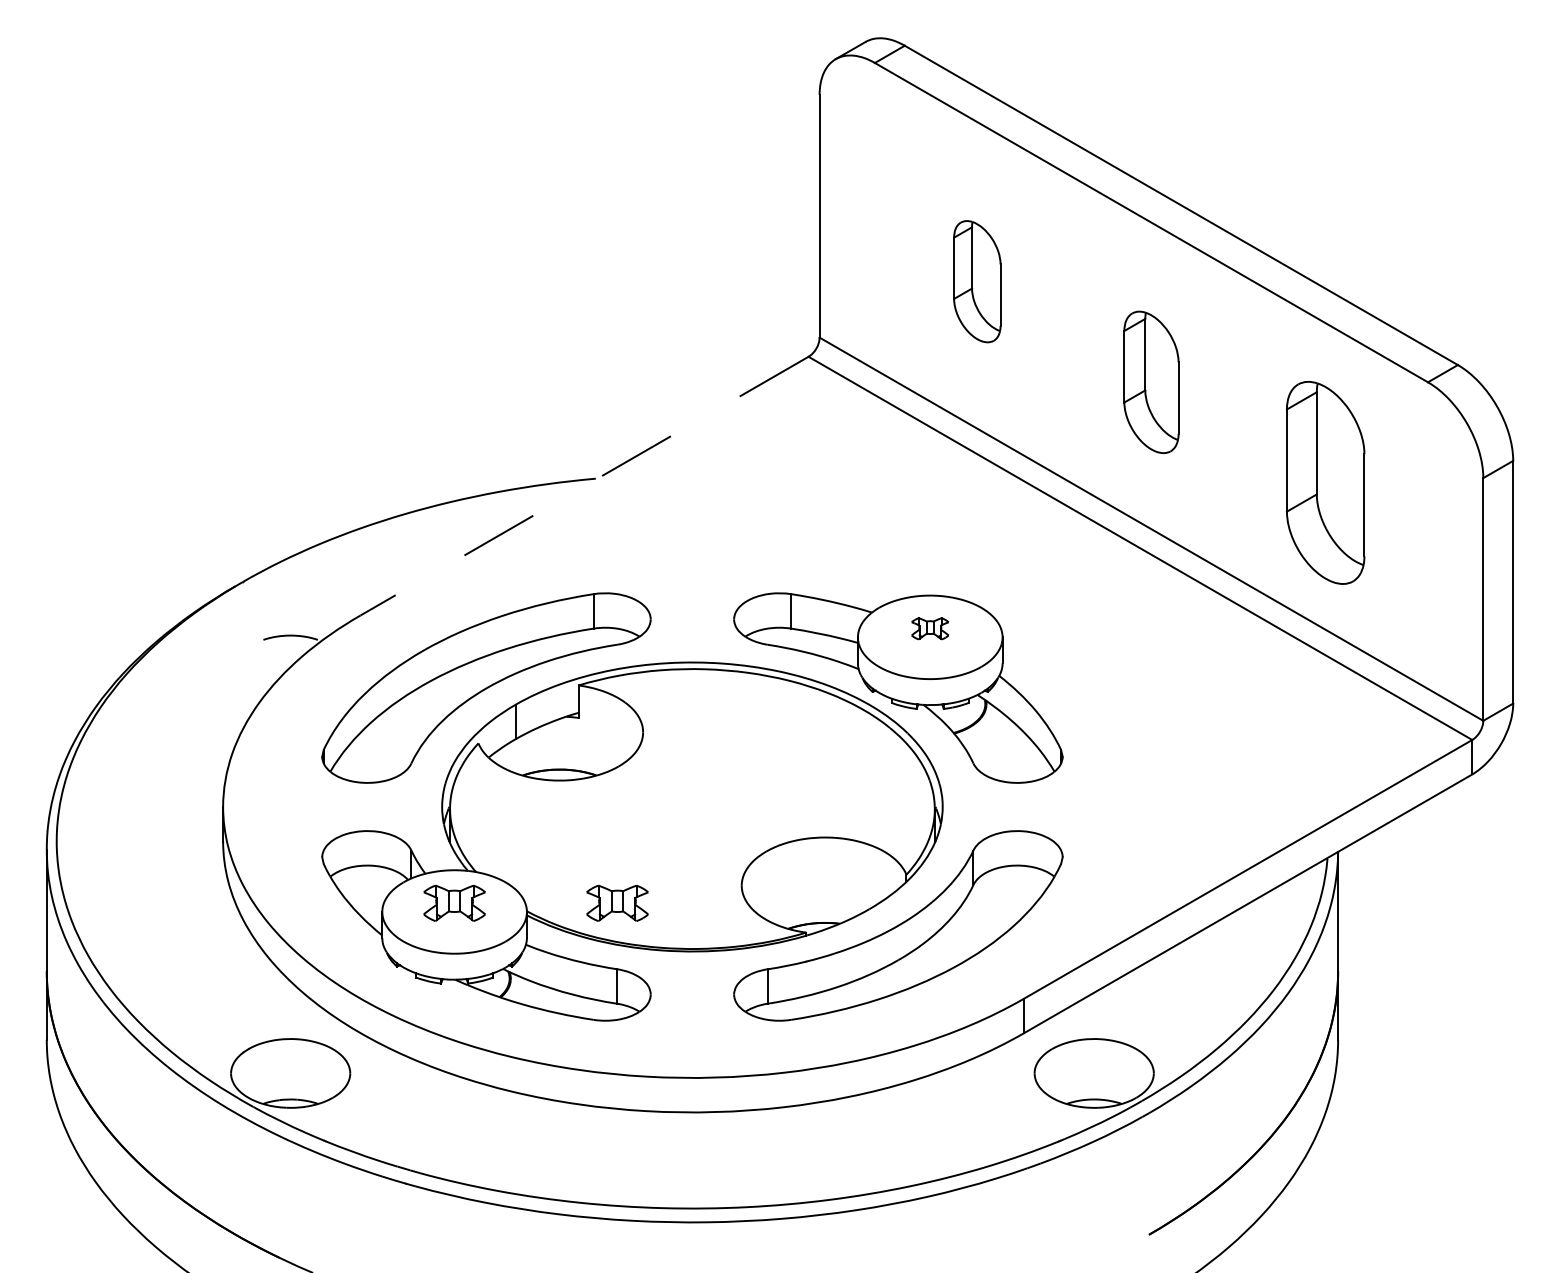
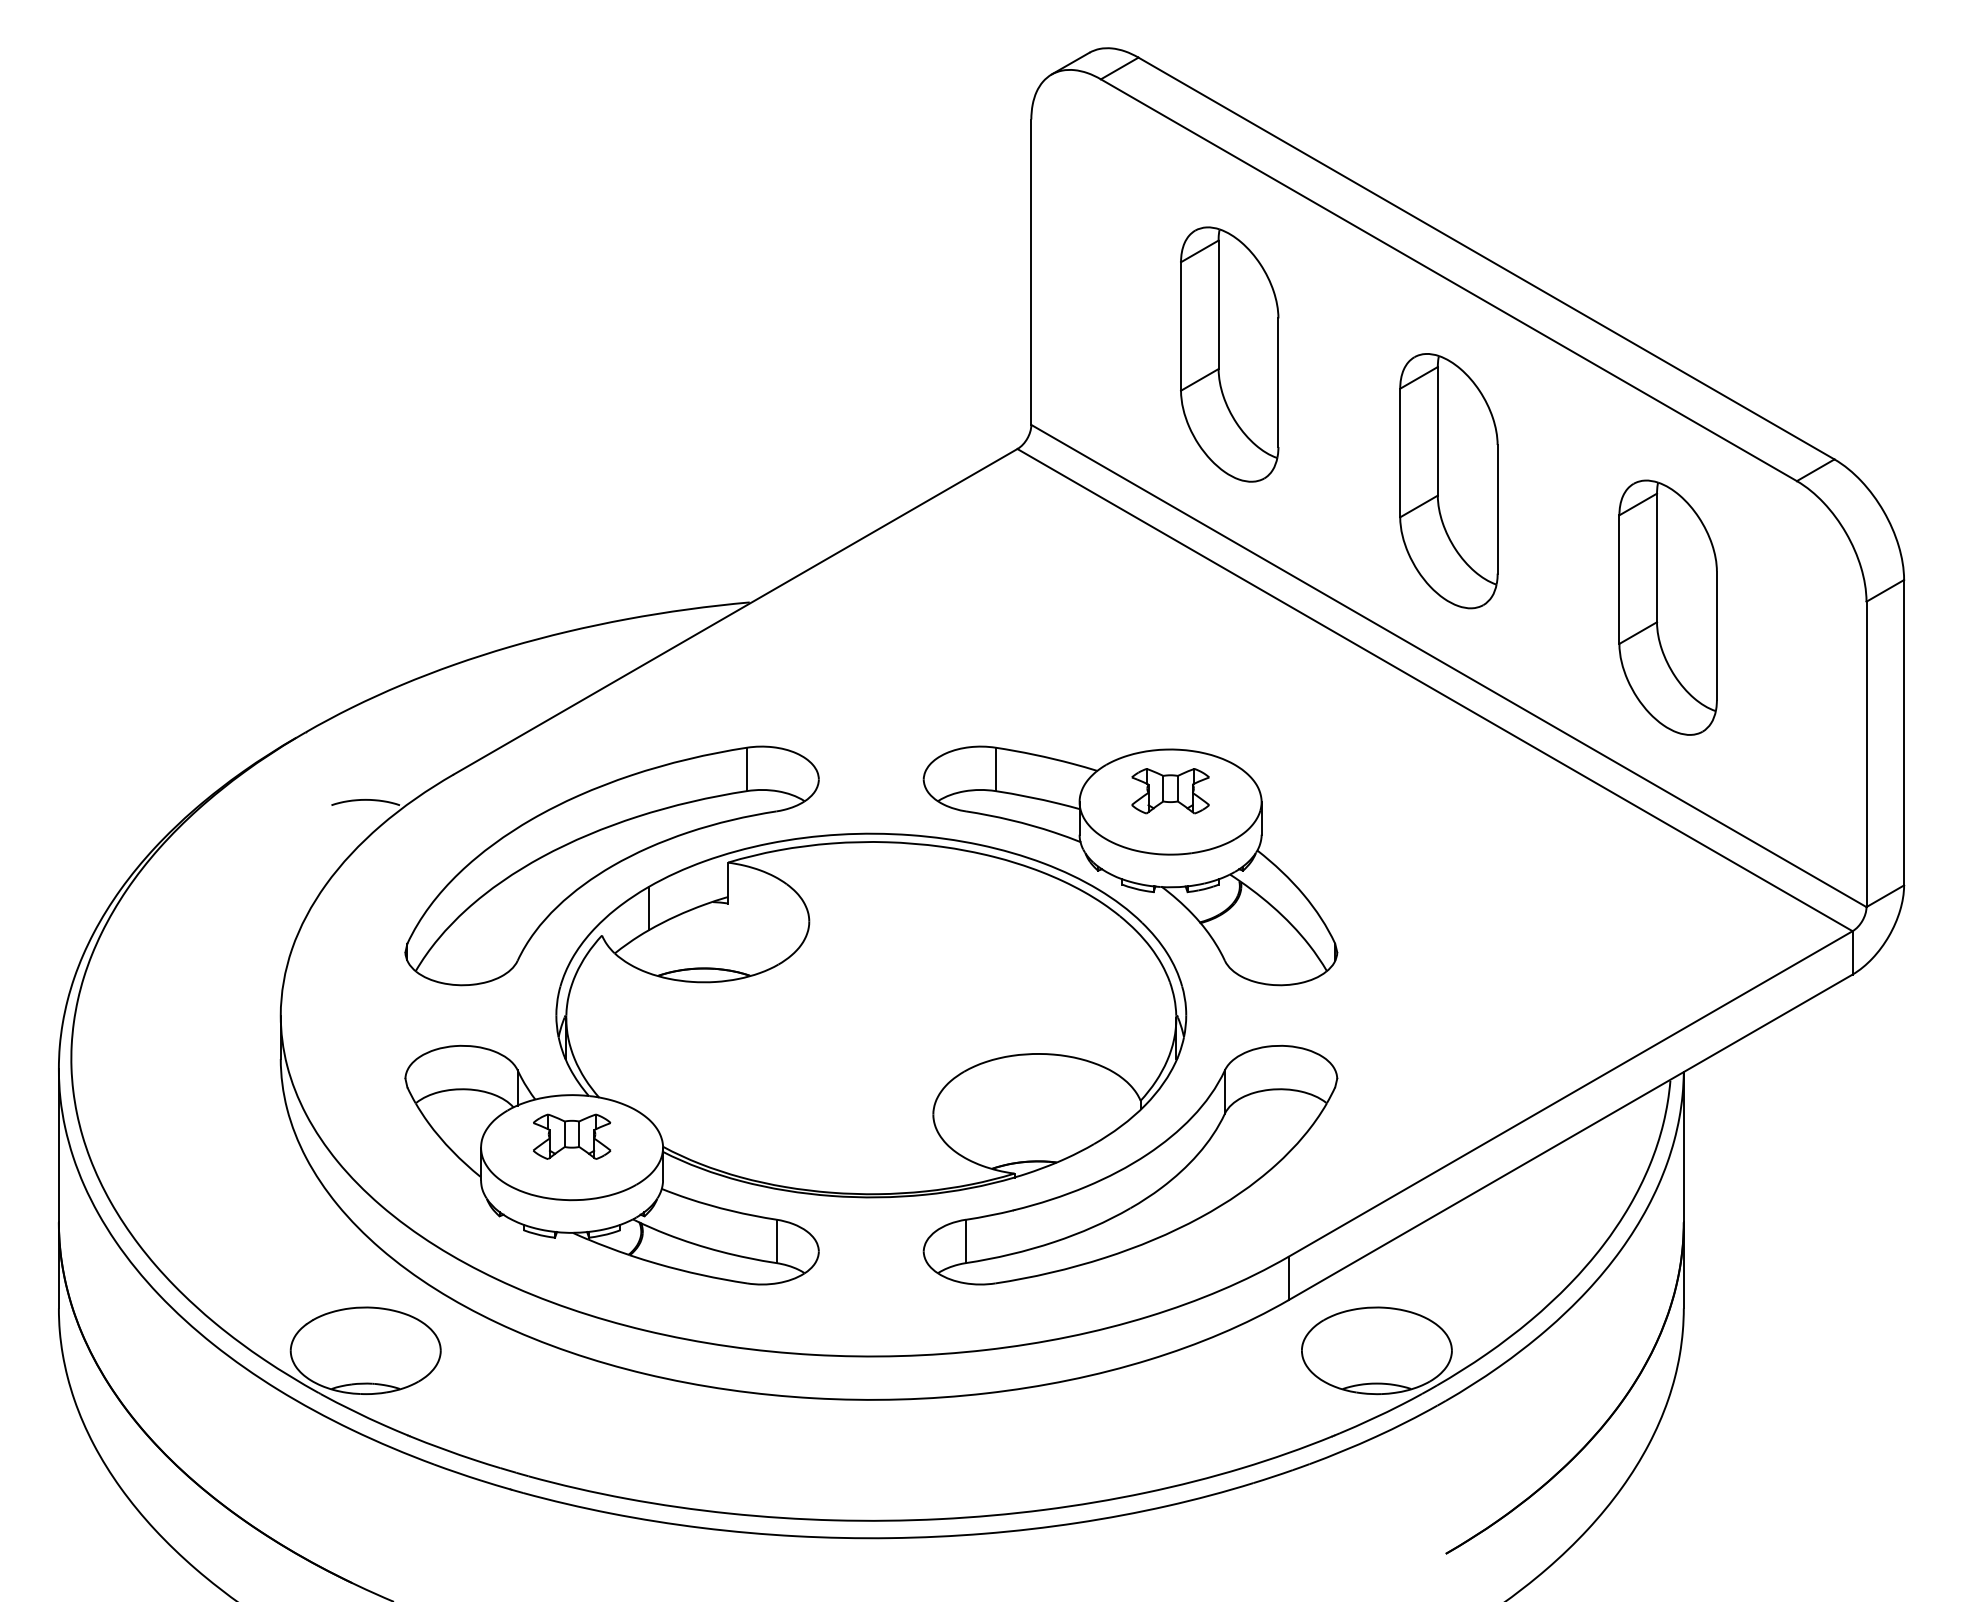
part: (977, 281) -> (1229, 354), size x1.67
part: (1151, 382) -> (1448, 481), size x1.43
line: (584, 486) -> (735, 612), dashed -> solid
part: (930, 628) -> (1170, 791), size x1.67
part: (617, 903) -> (777, 1136), removed

